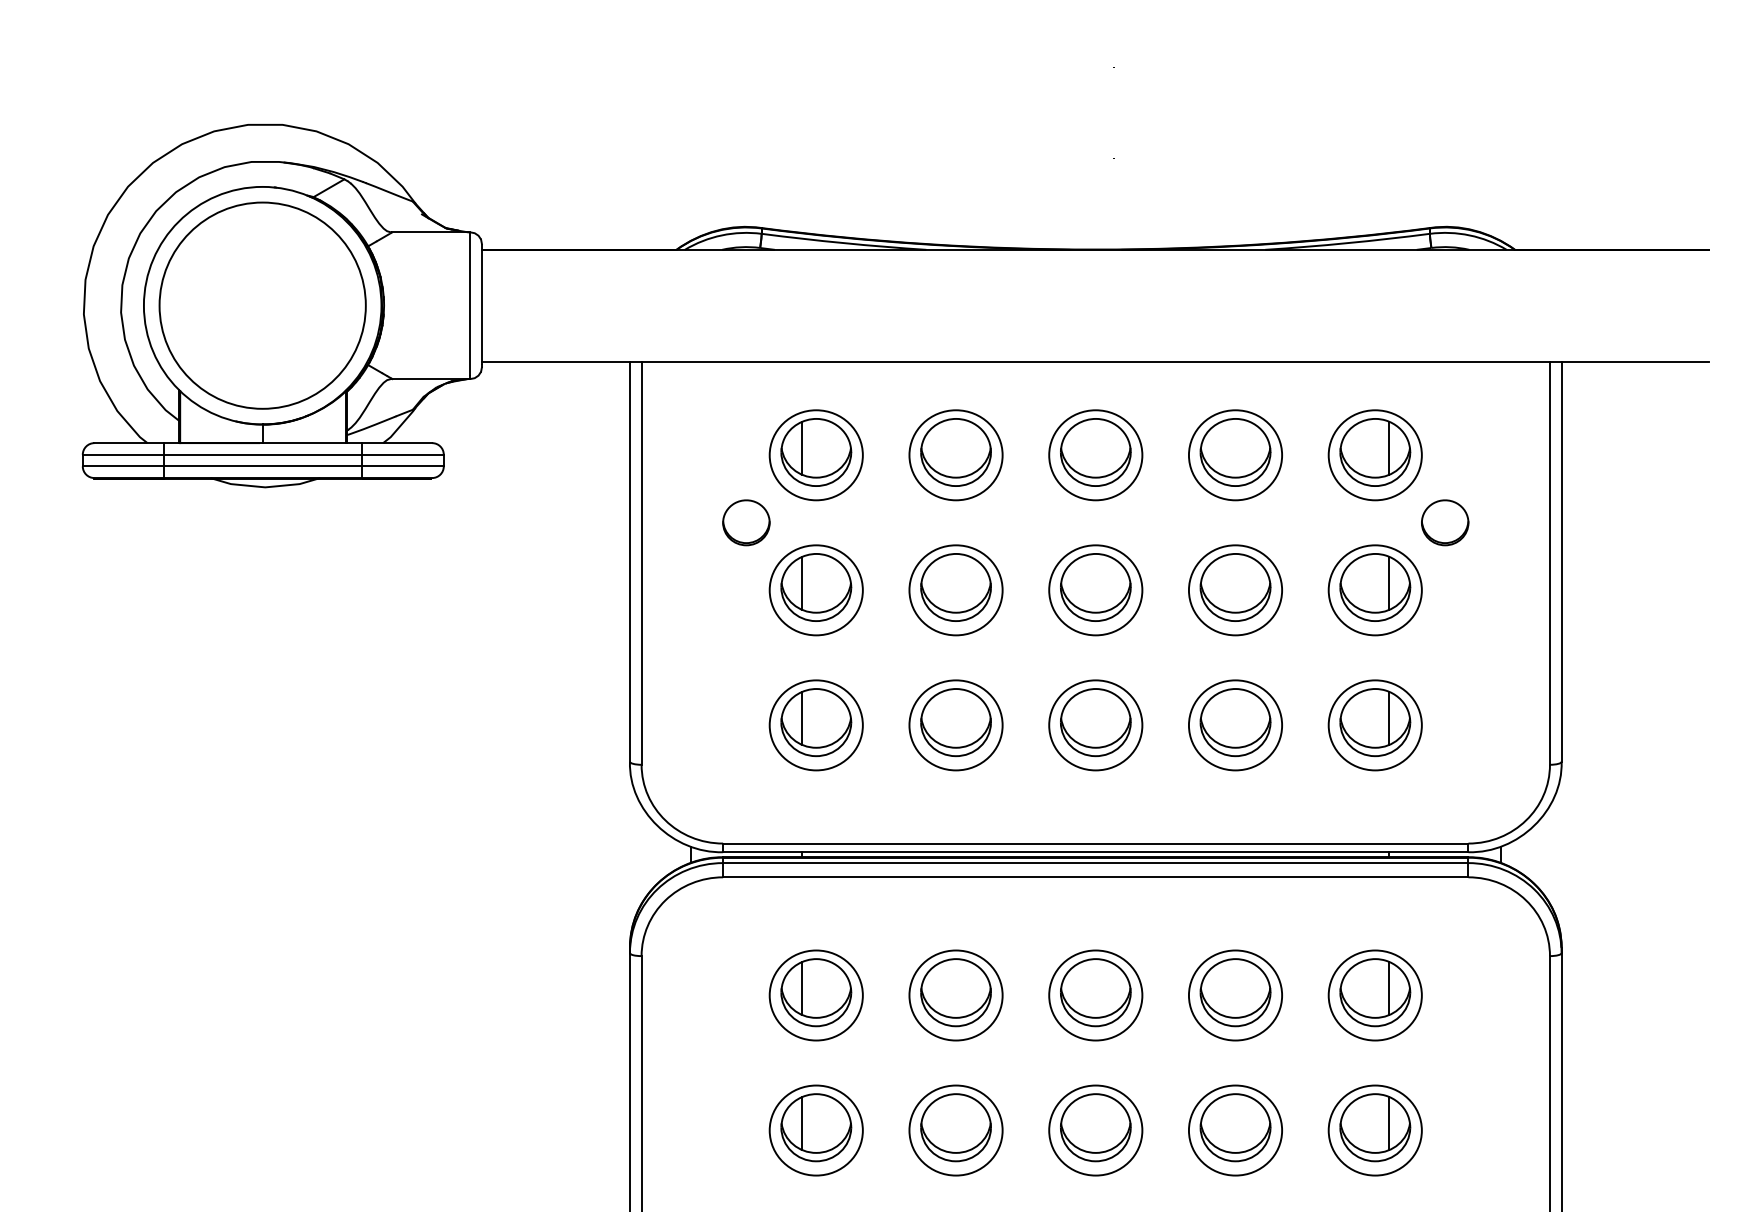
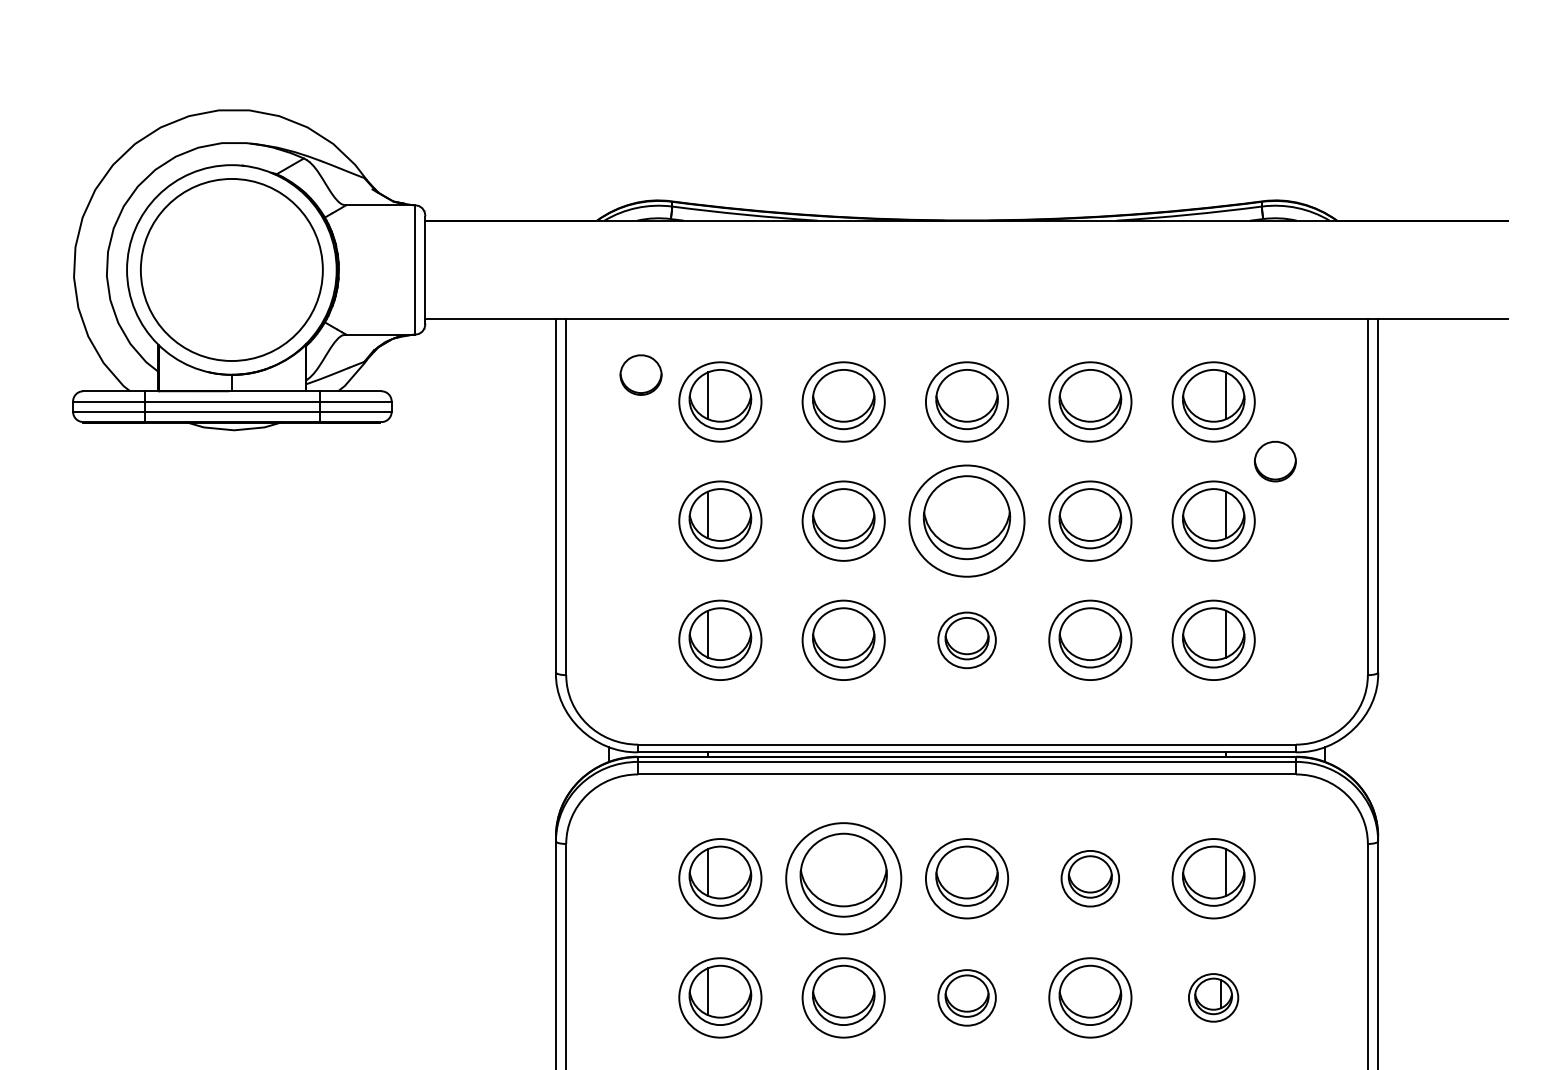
part: (746, 522) -> (641, 374), moved
part: (1095, 590) -> (966, 521), size x1.4
part: (1095, 725) -> (966, 640), size x0.7
part: (955, 995) -> (843, 878), size x1.4
part: (1235, 995) -> (1090, 878), size x0.7
part: (1095, 1130) -> (966, 997), size x0.7
part: (1374, 1130) -> (1213, 997), size x0.6

